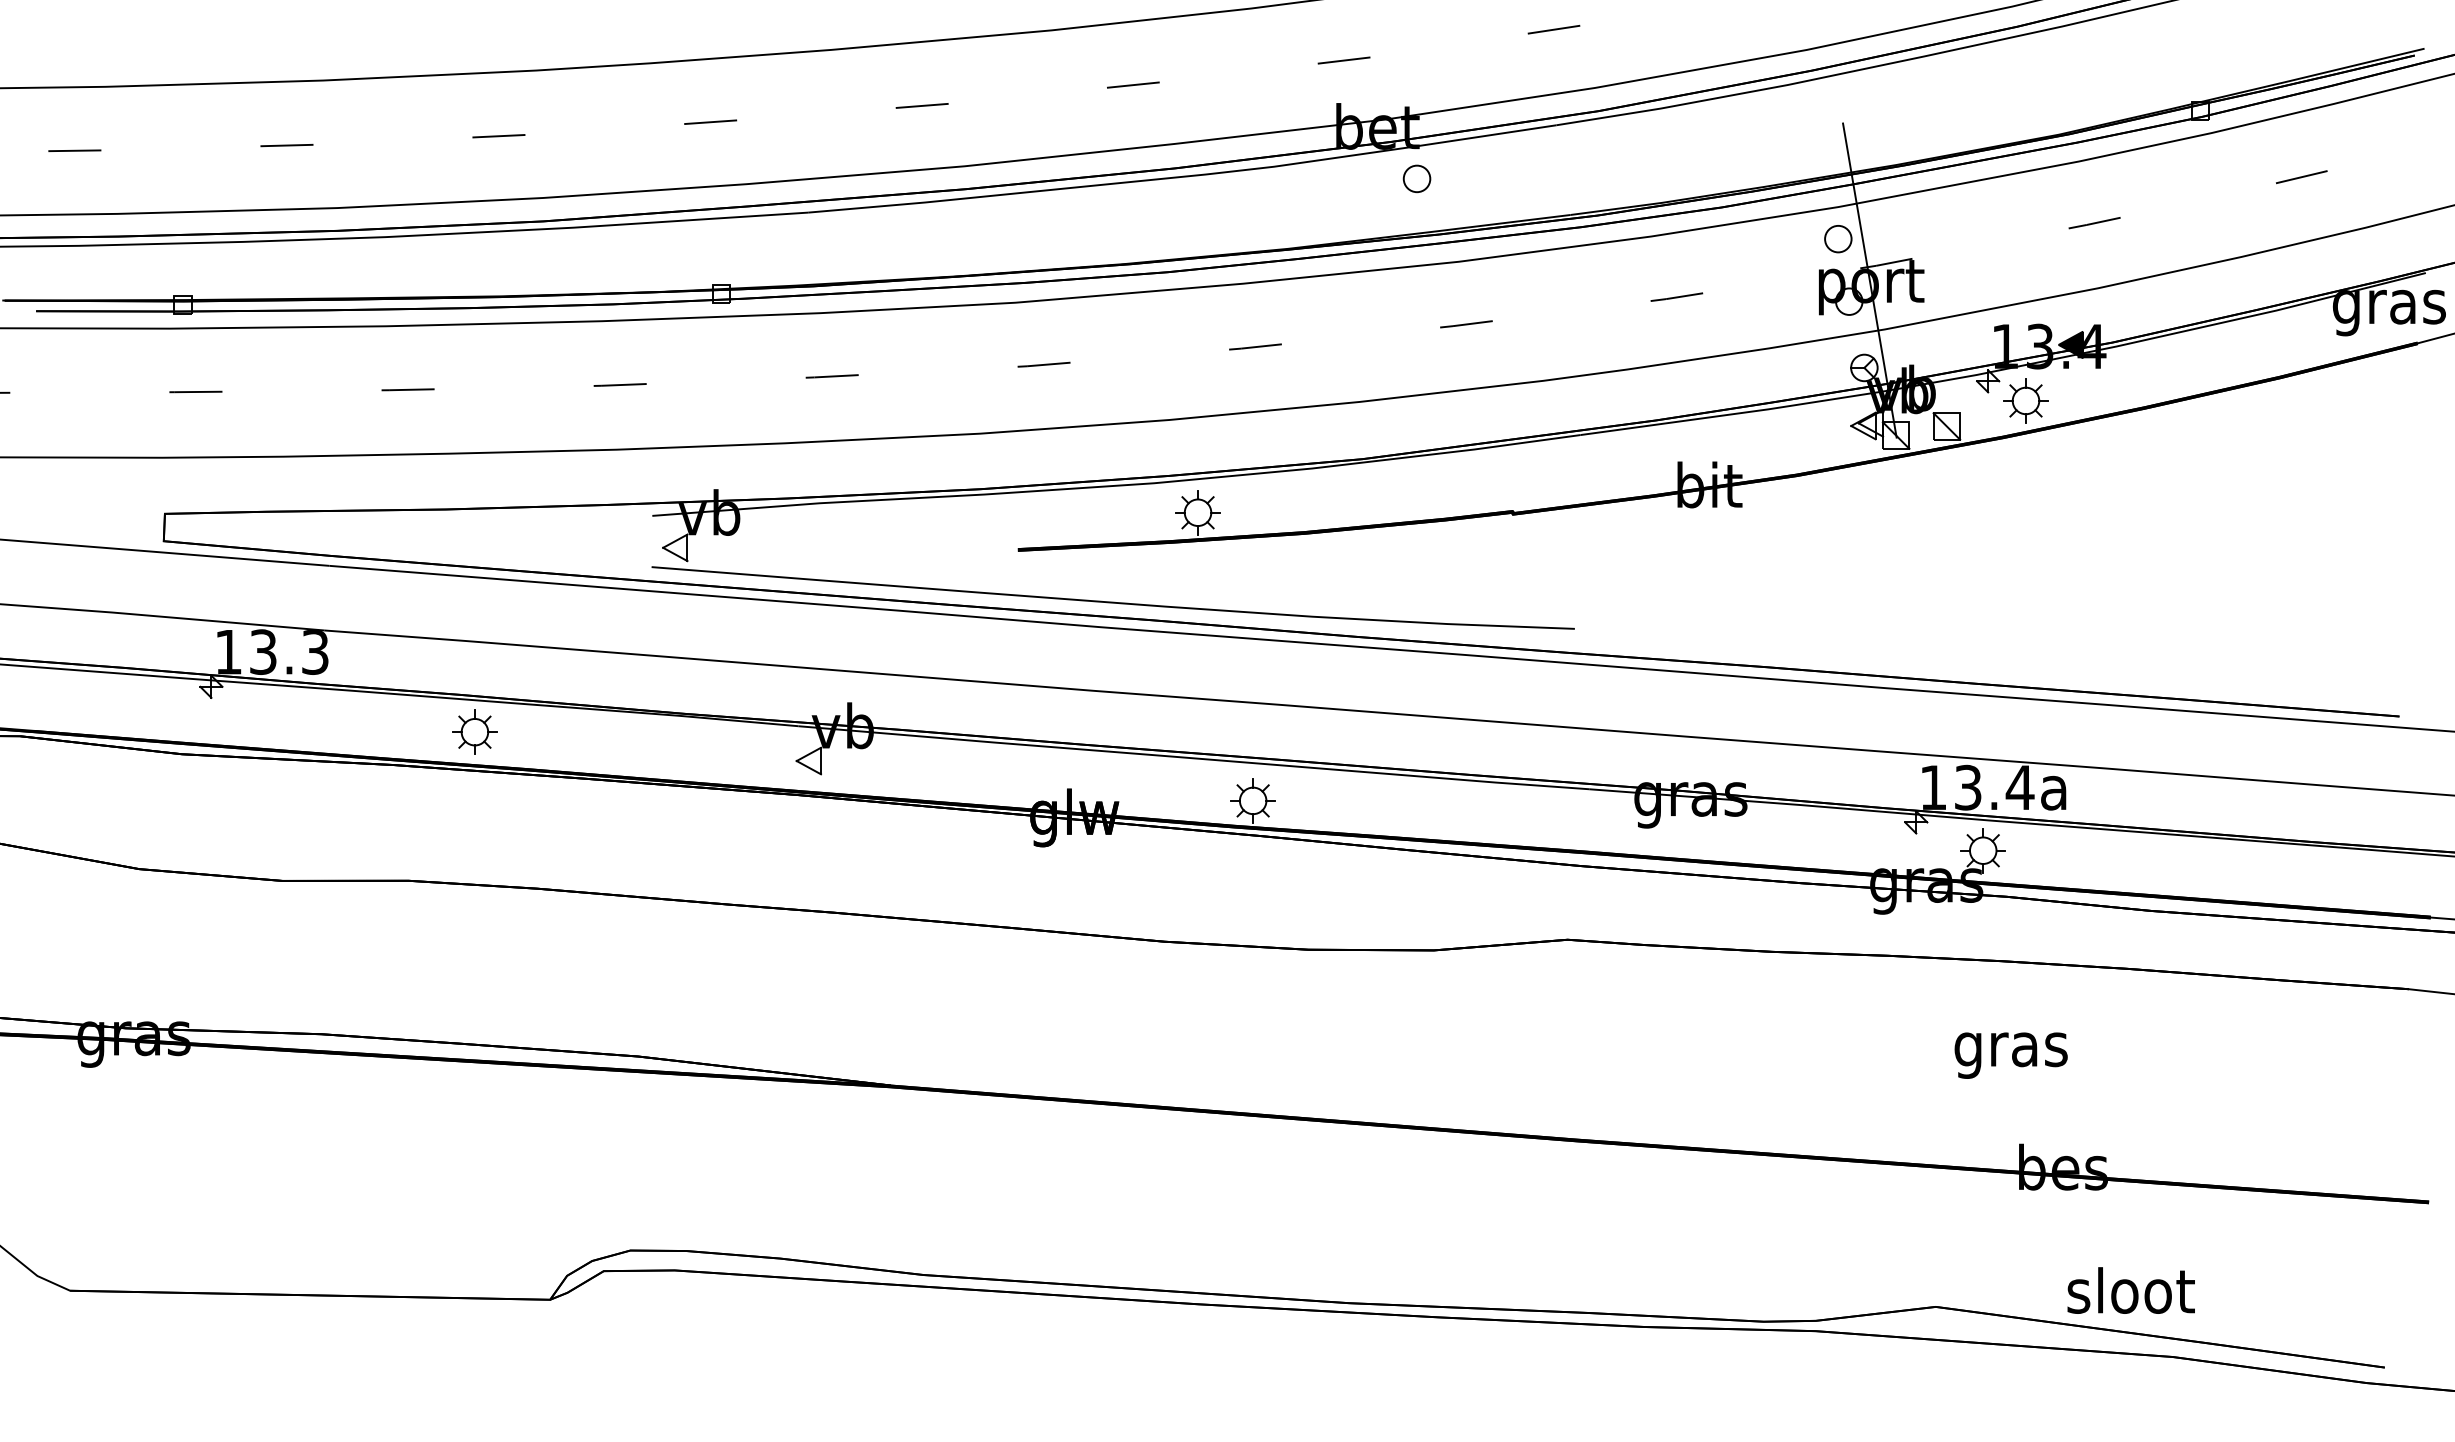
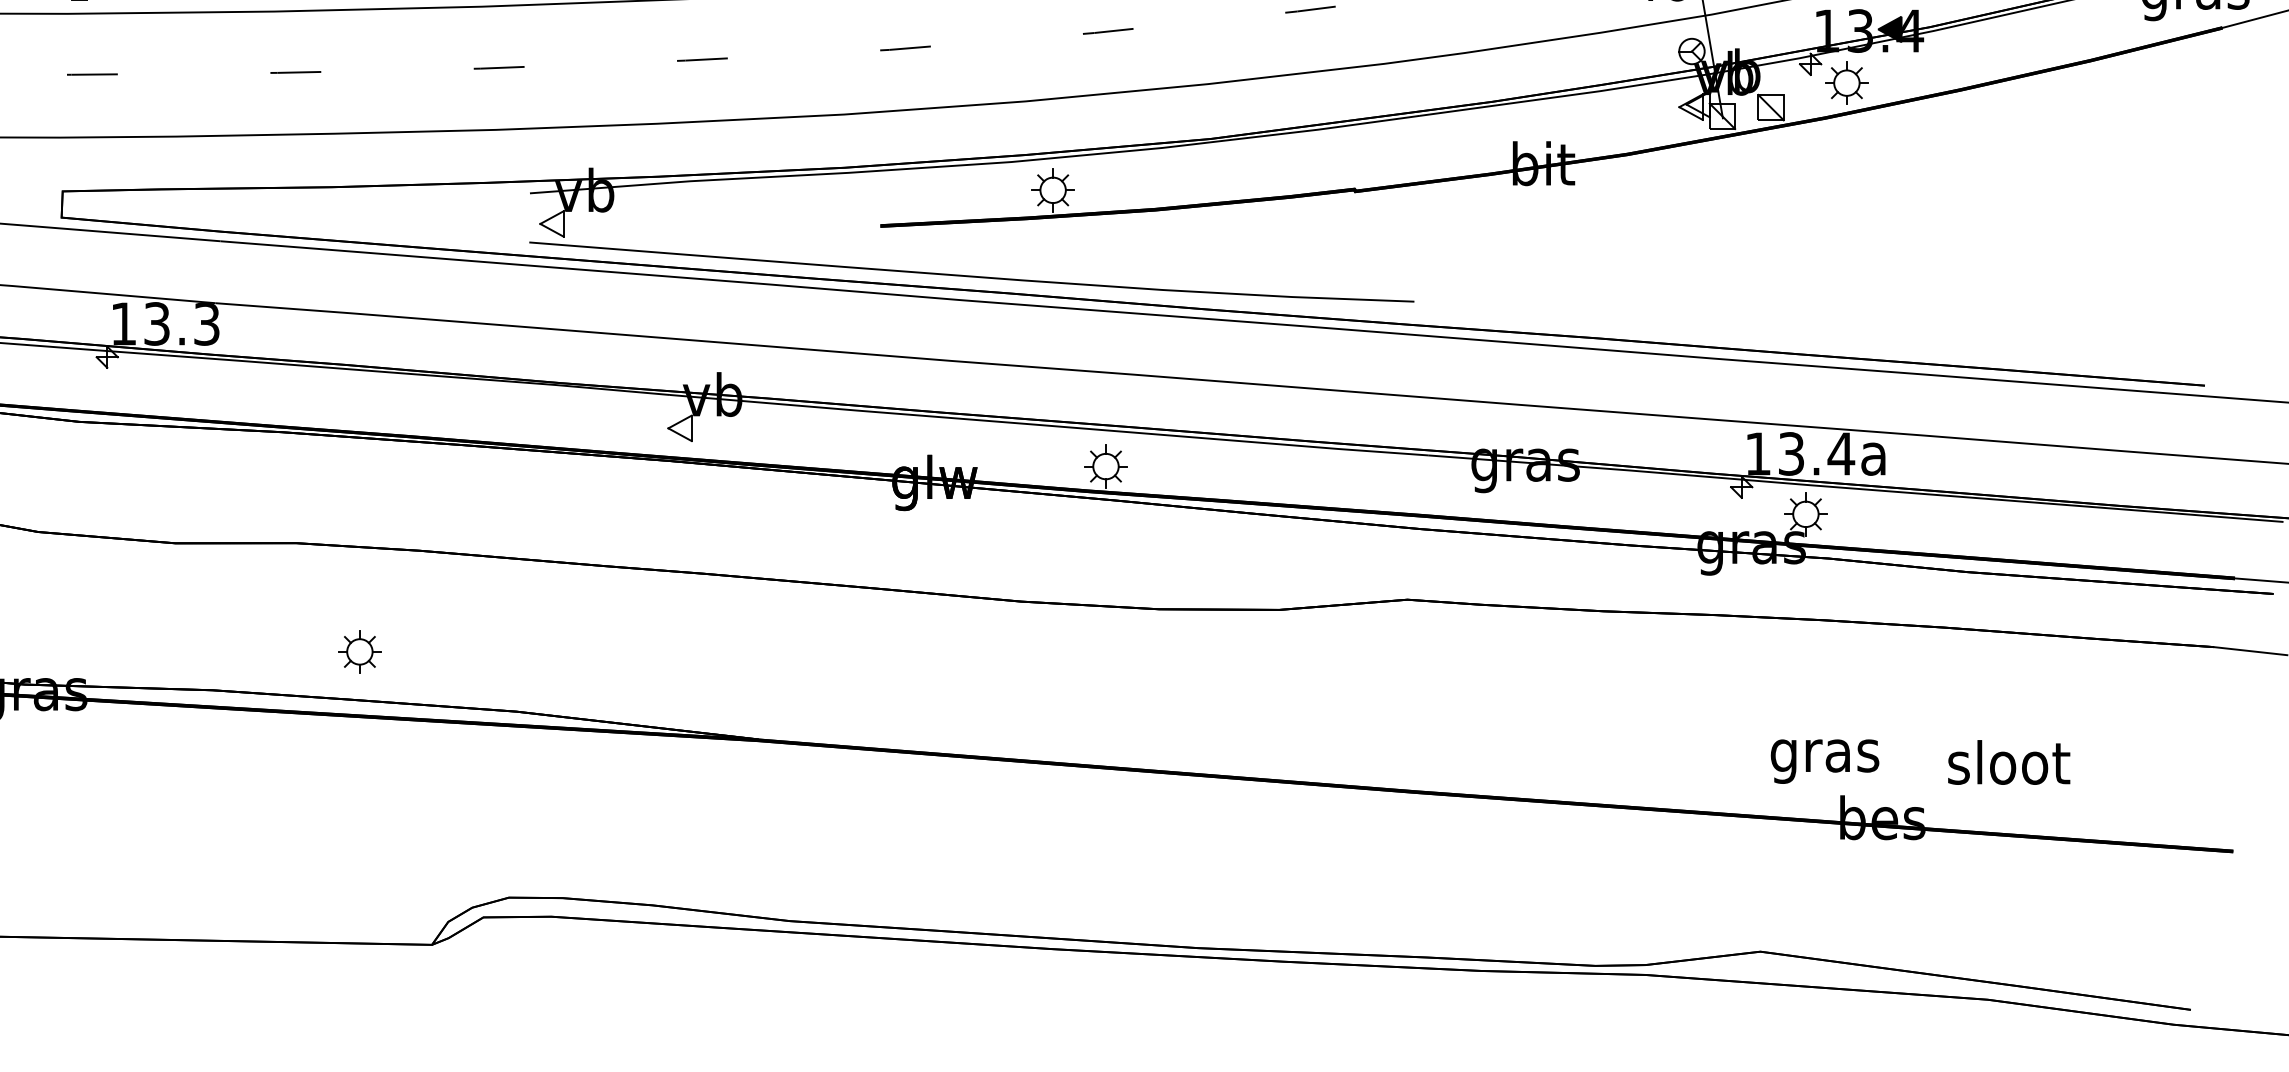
part: (474, 731) -> (359, 651), moved
text: (2010, 1055) -> (1824, 761), moved
text: (2130, 1290) -> (2008, 762), moved

